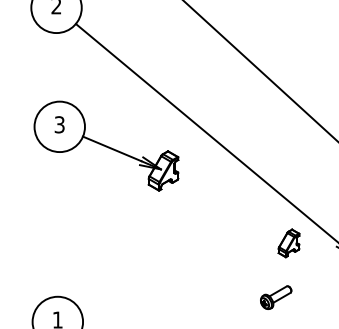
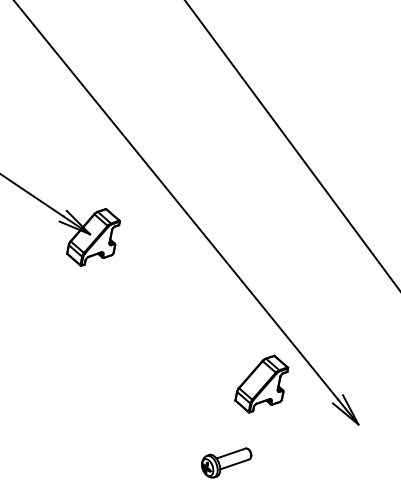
part: (288, 243) -> (260, 384), size x1.43

